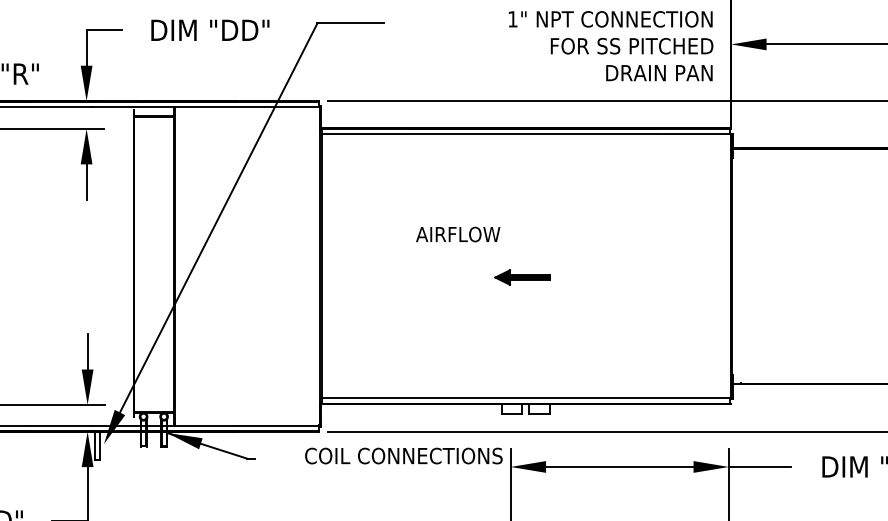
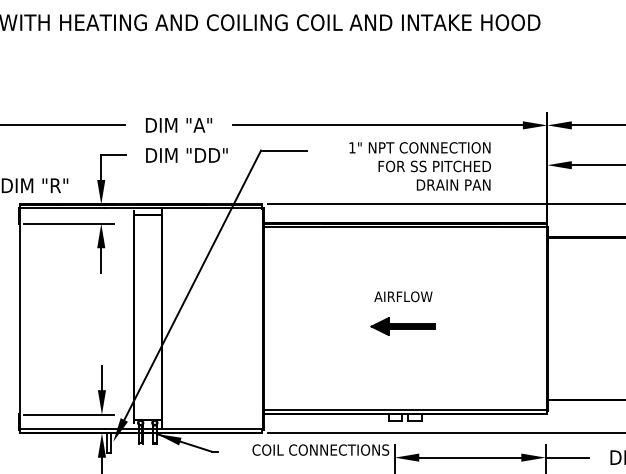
text: (610, 46) -> (419, 166), moved
text: (458, 234) -> (403, 296), moved
part: (521, 277) -> (402, 326), size x1.67

